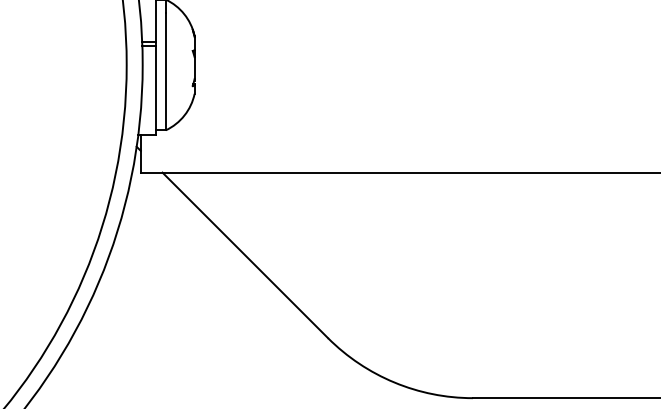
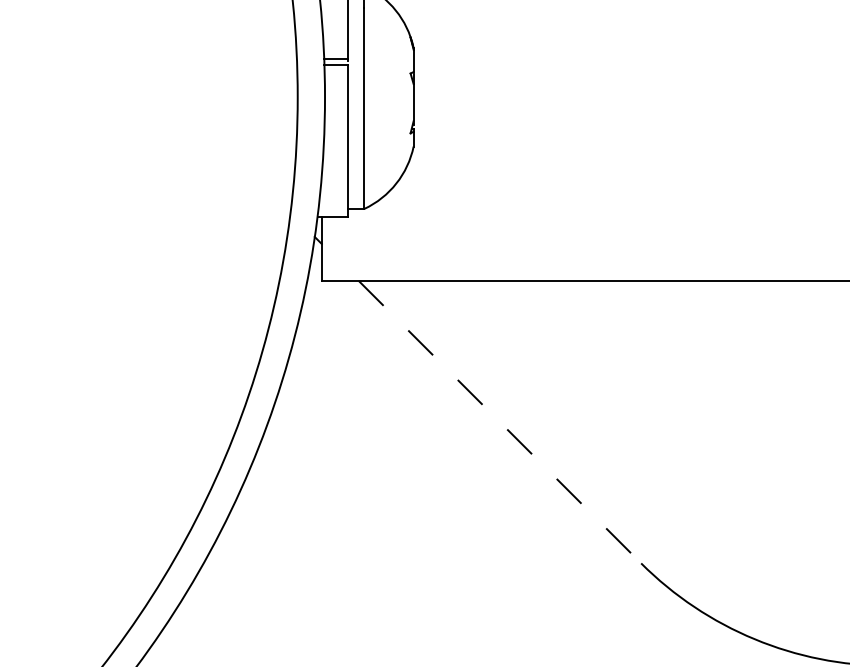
line: (245, 255) -> (500, 422), solid -> dashed

